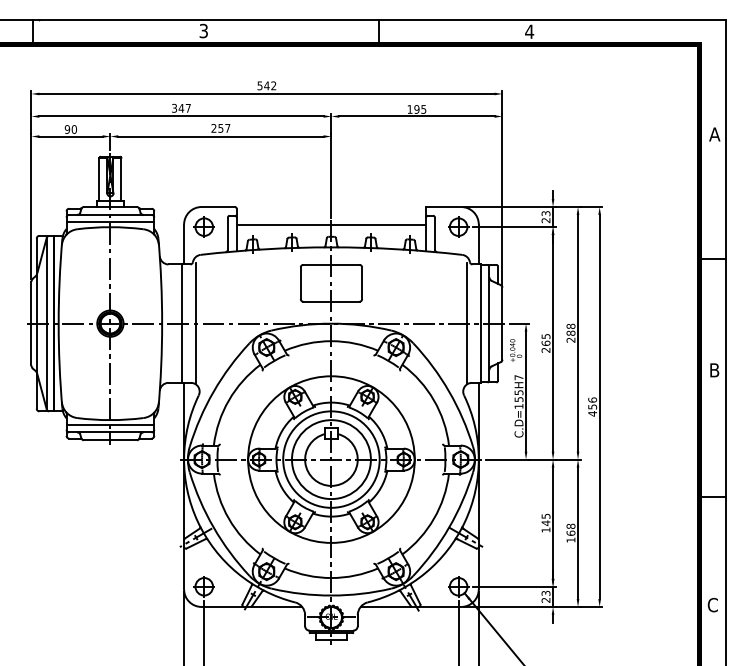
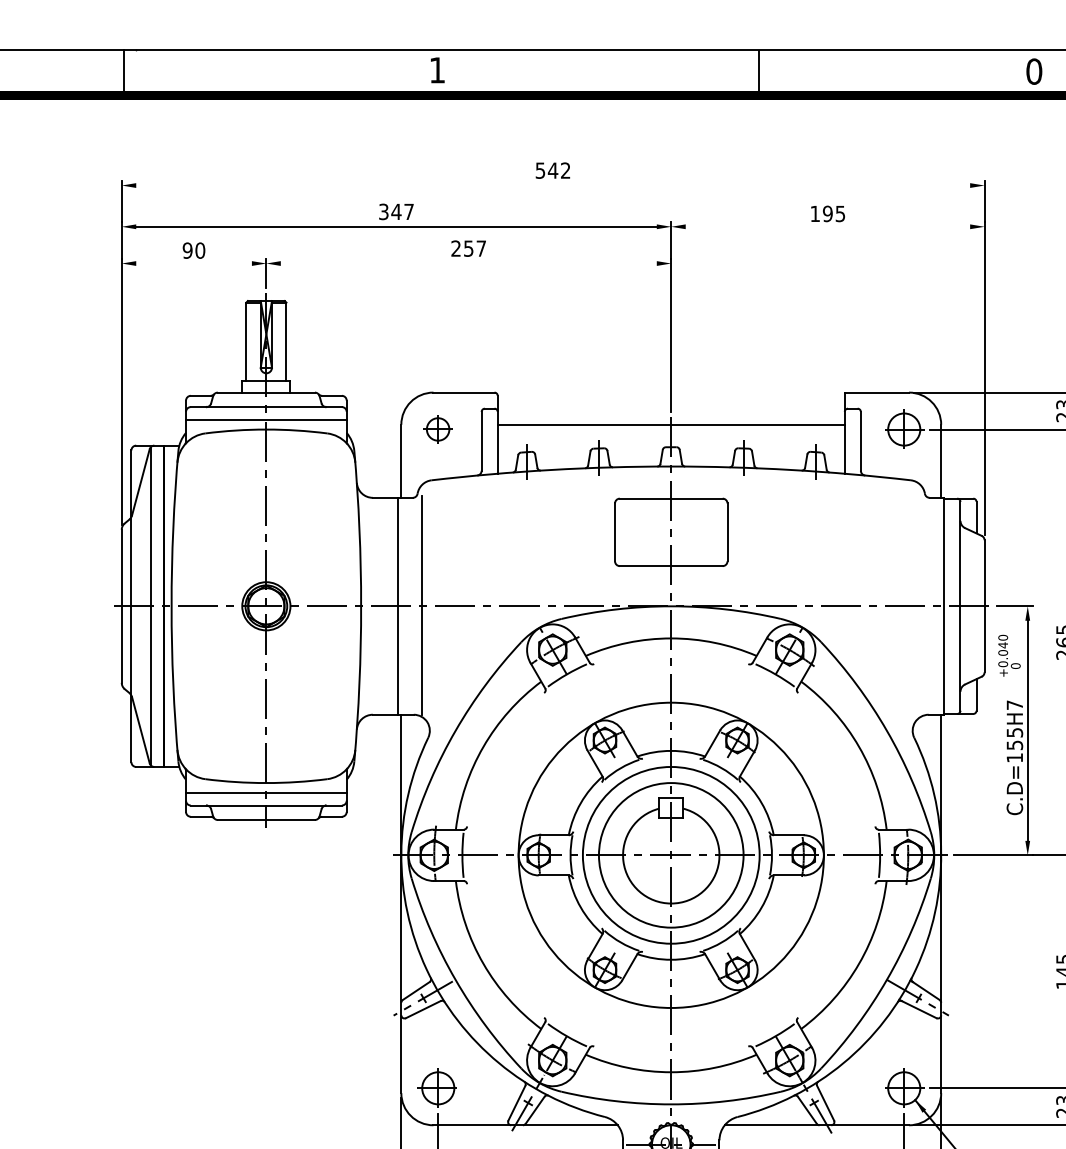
text: (203, 30) -> (436, 69), 3 -> 1
text: (529, 31) -> (1034, 71), 4 -> 0
line: (266, 93) -> (552, 184), removed
line: (416, 116) -> (827, 226), removed
line: (70, 136) -> (193, 263), removed
line: (220, 136) -> (468, 263), removed
part: (203, 226) -> (436, 428), size x0.7
line: (467, 322) -> (920, 604), removed

